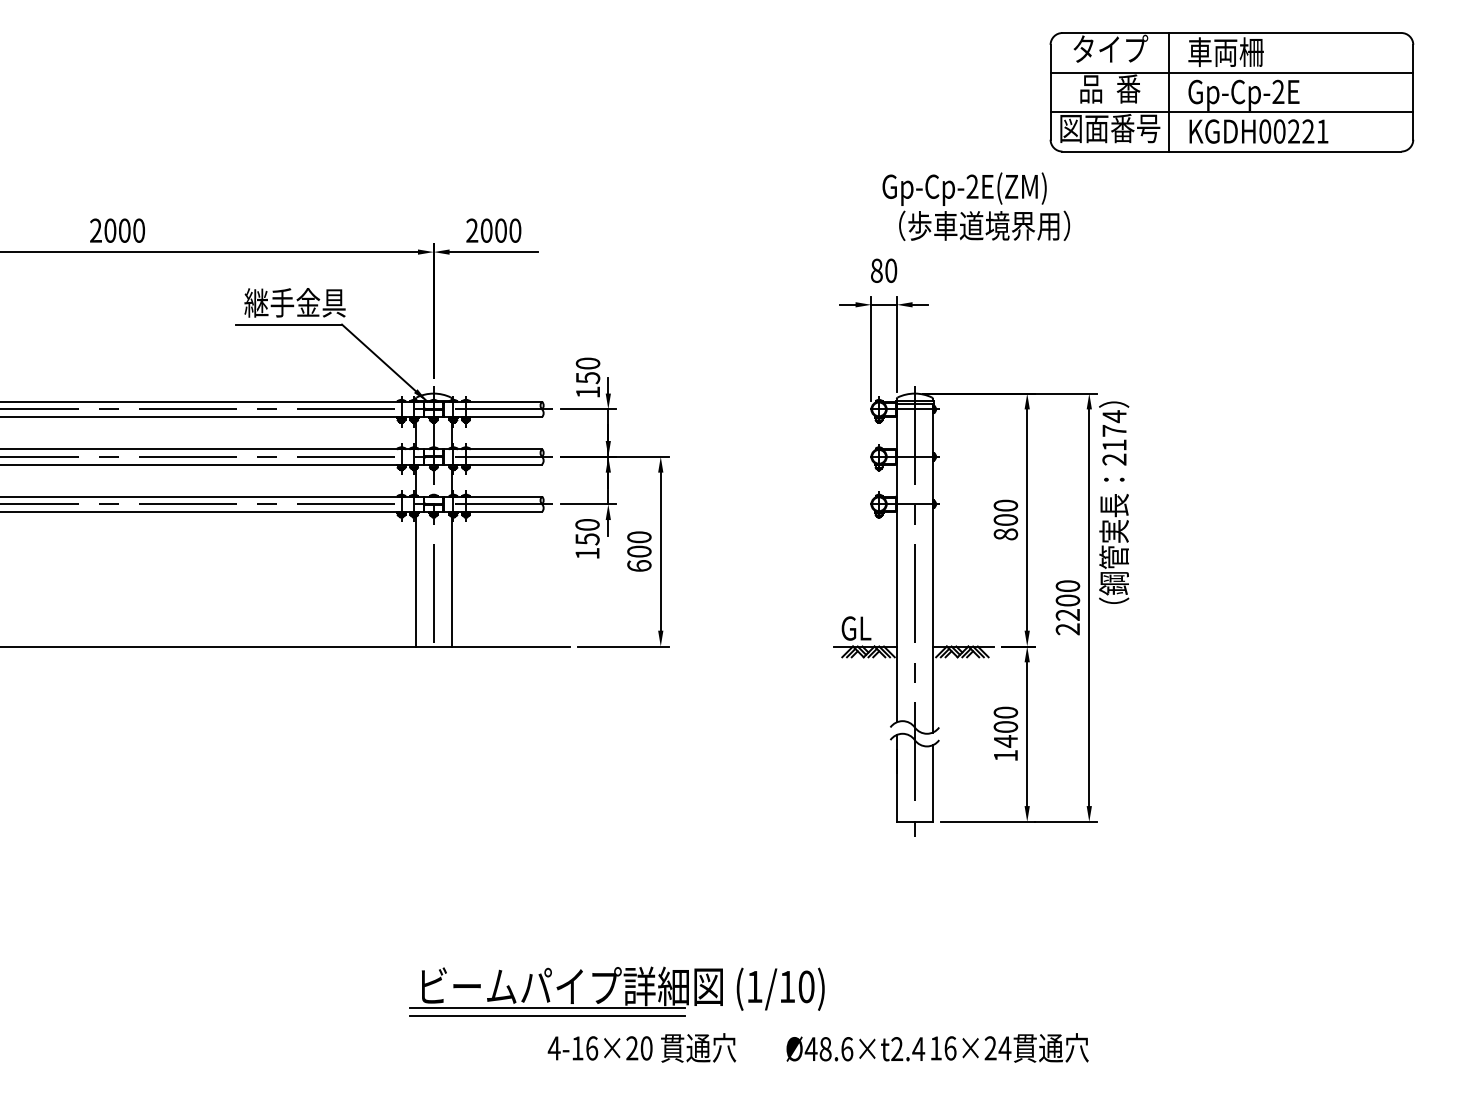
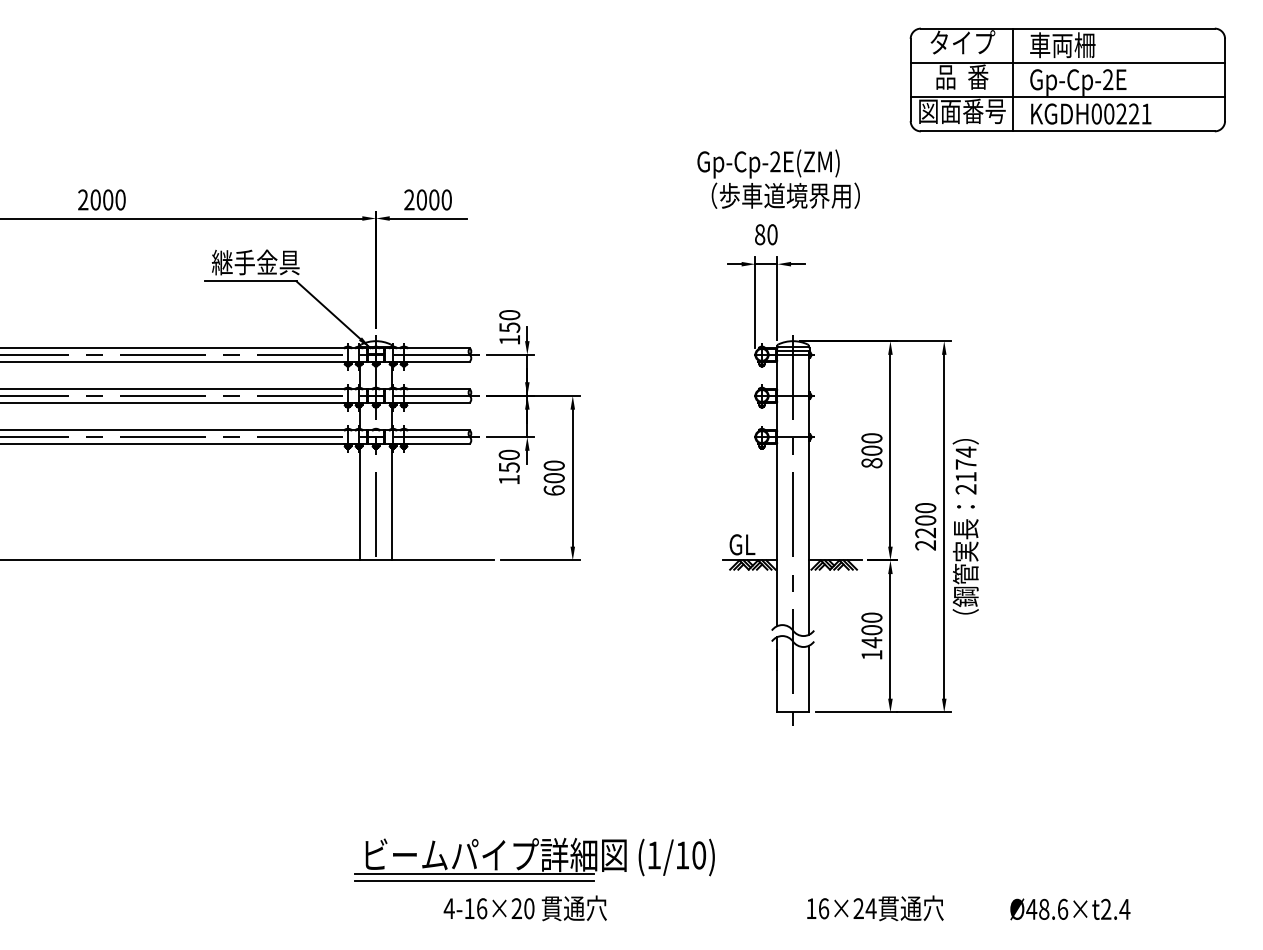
text: (975, 206) -> (777, 178), moved
text: (1114, 502) -> (966, 526), moved
text: (641, 1047) -> (524, 907), moved
text: (855, 1048) -> (1070, 908), moved

